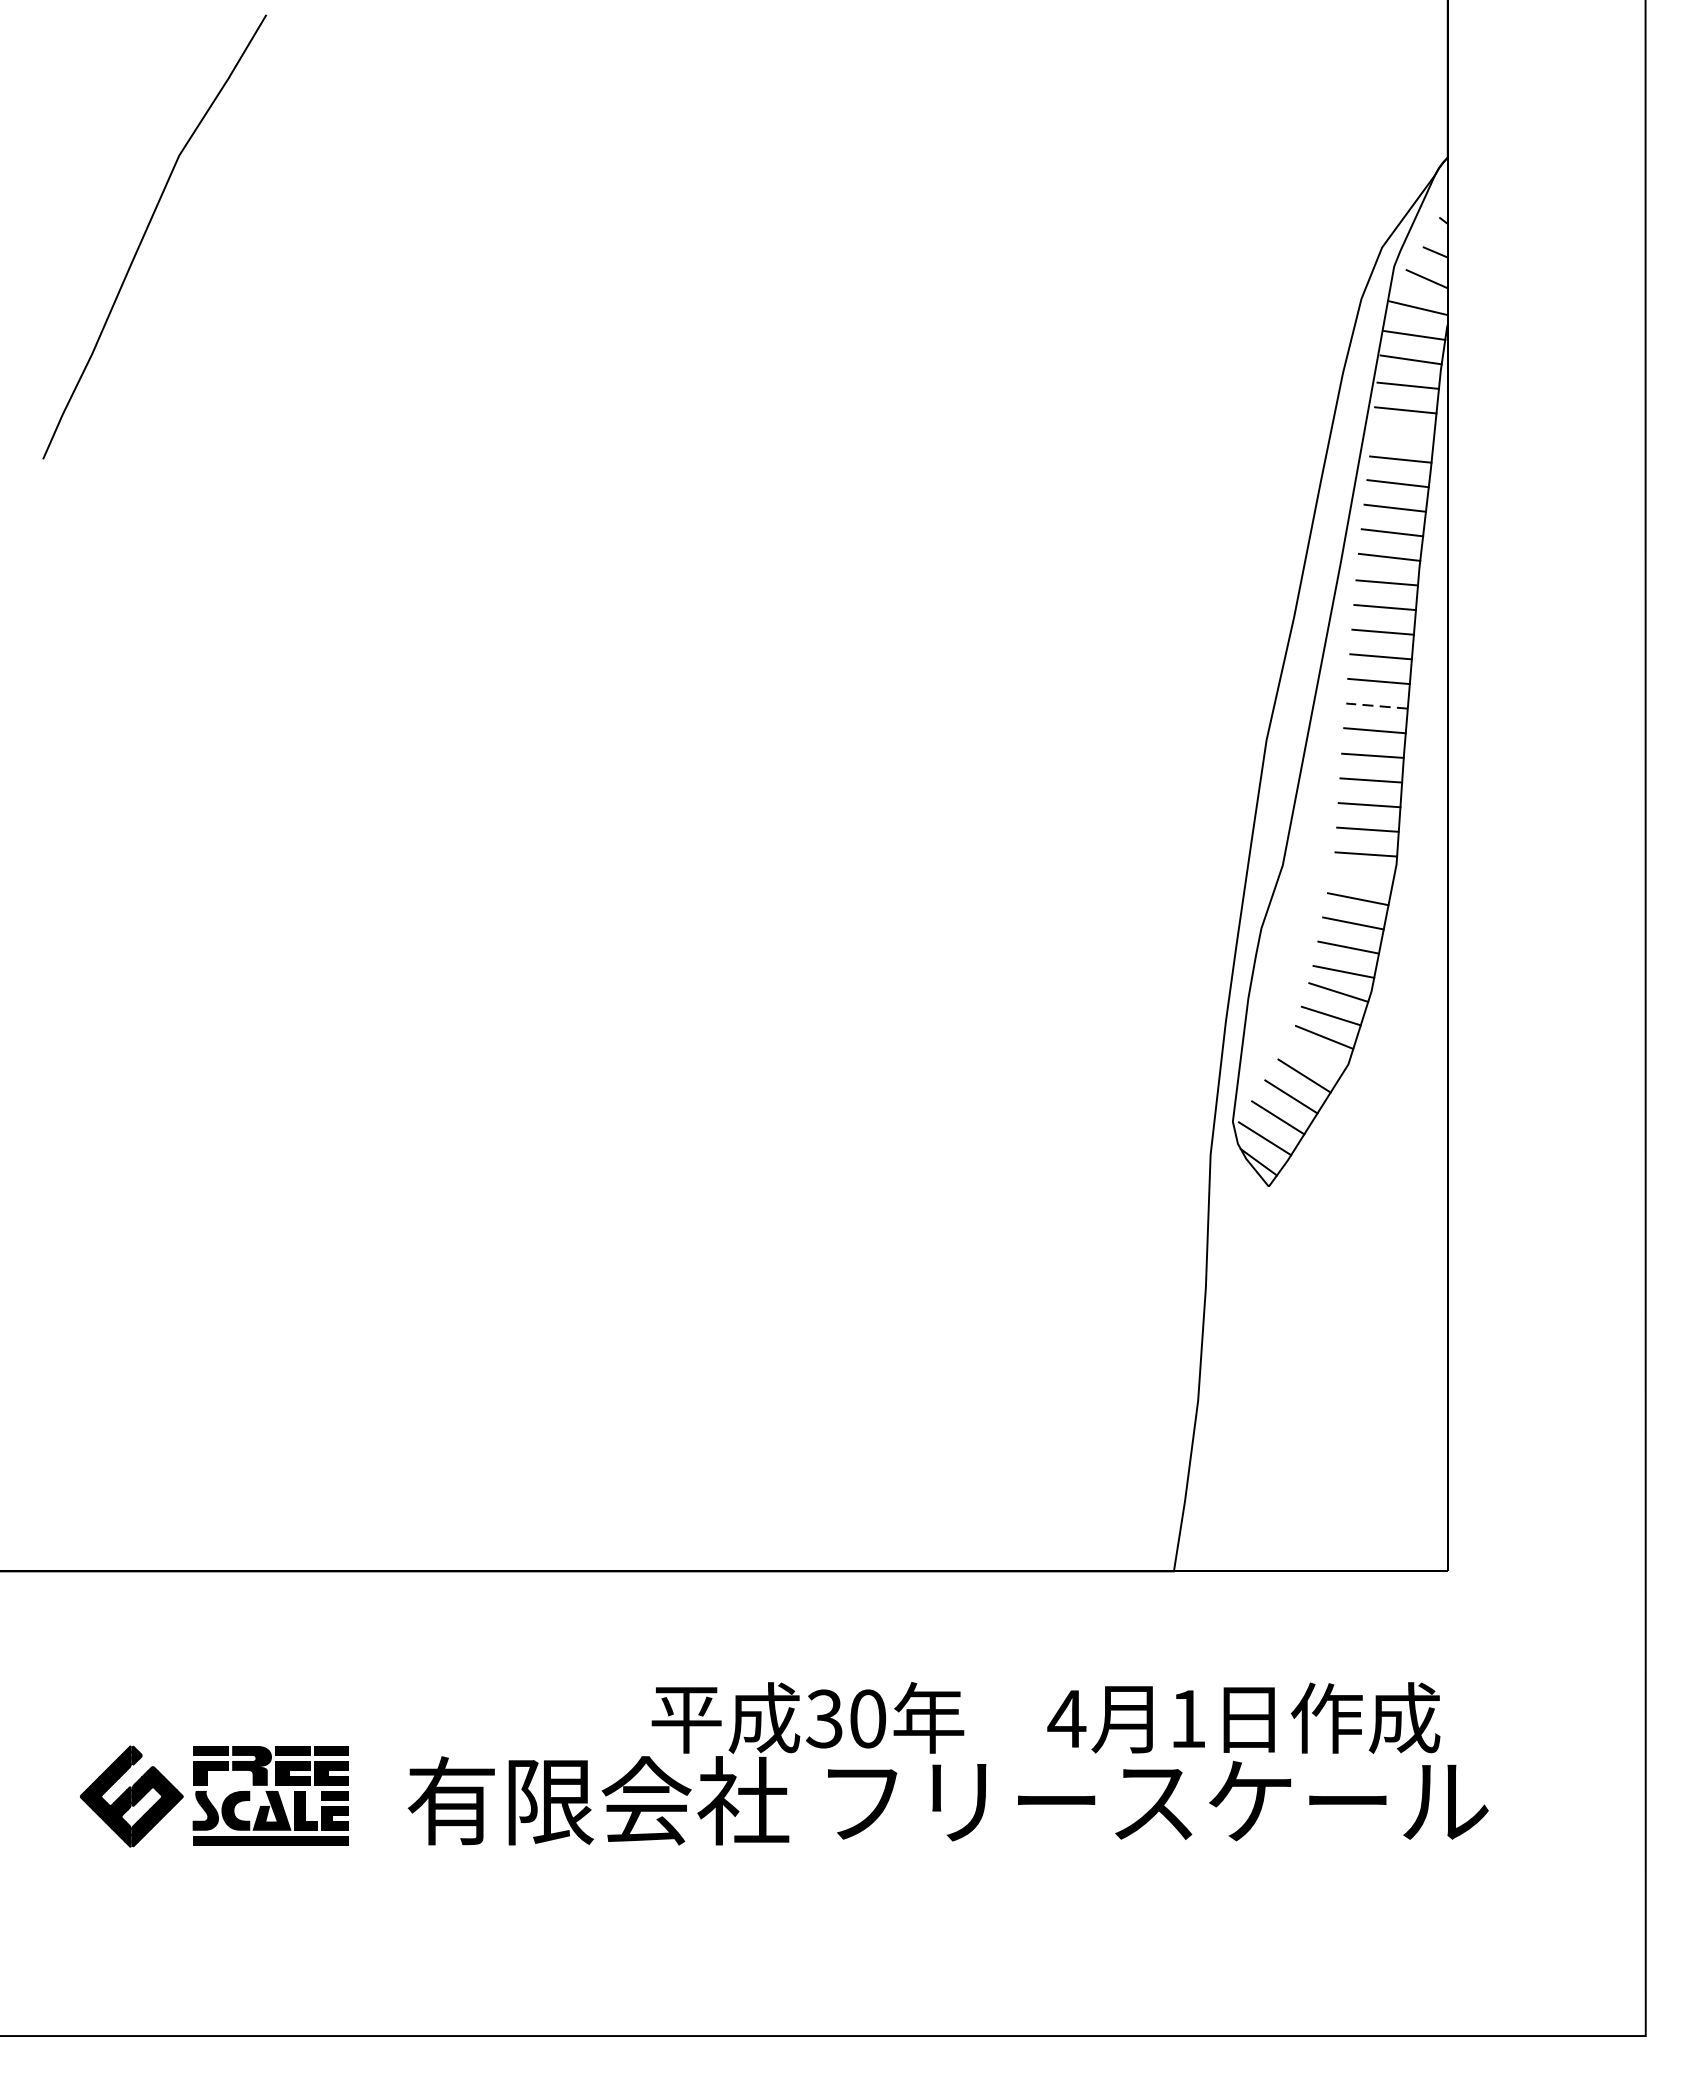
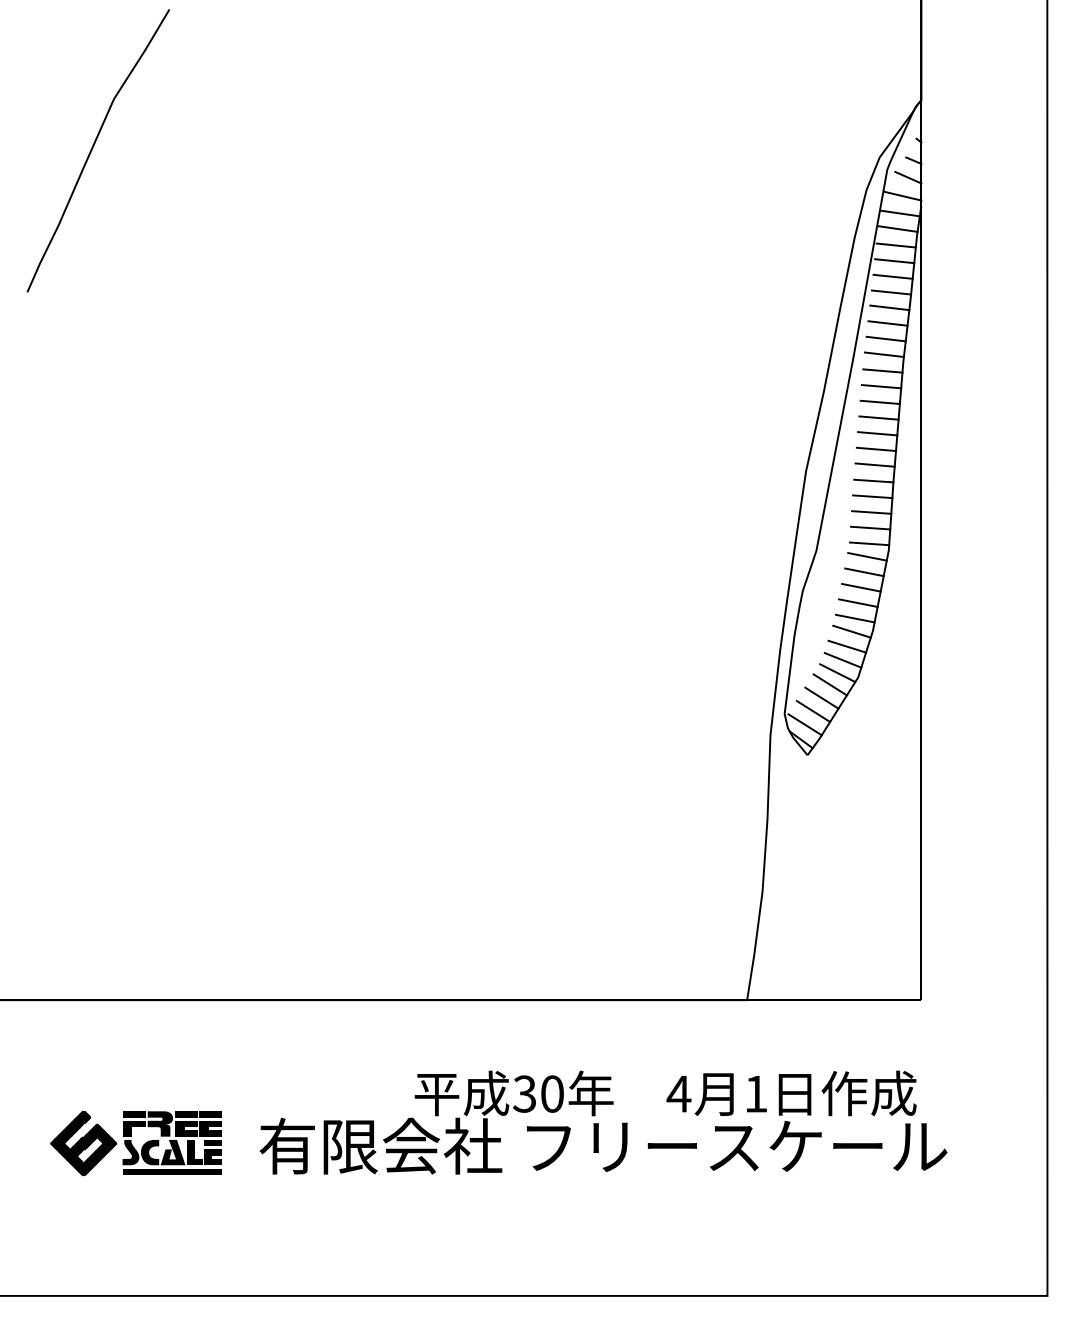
line: (1402, 434) -> (892, 276), added
line: (1377, 706) -> (876, 449), dashed -> solid
line: (1363, 874) -> (867, 556), added
line: (1315, 1058) -> (837, 673), added

